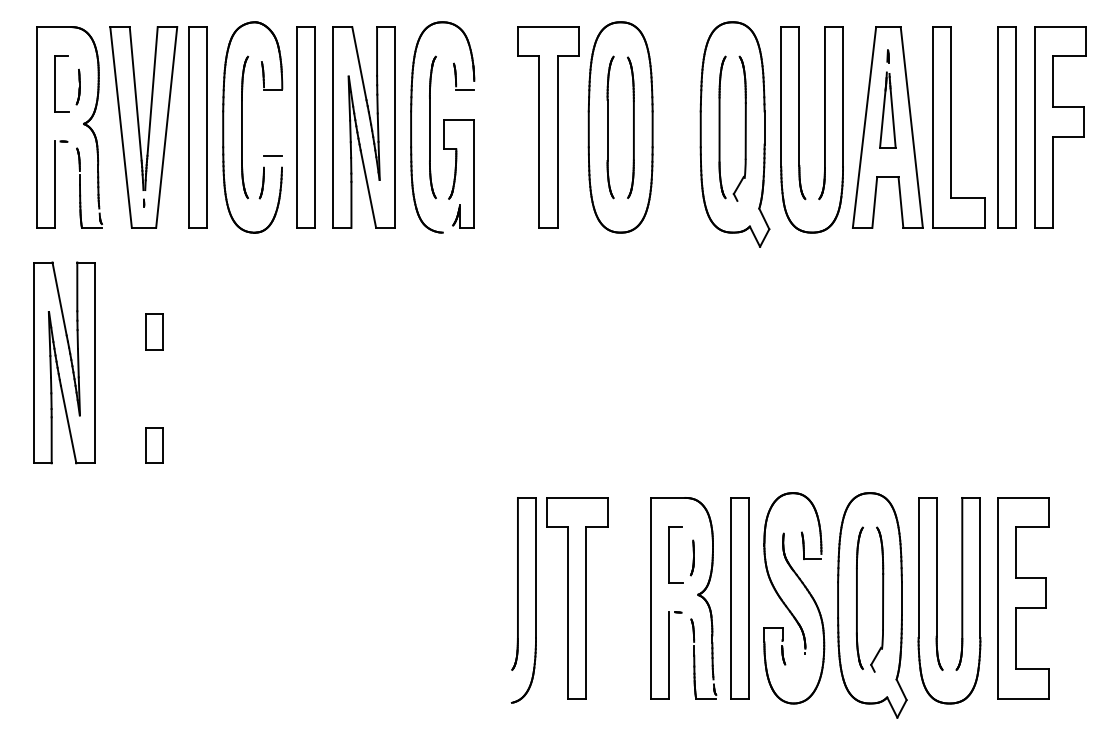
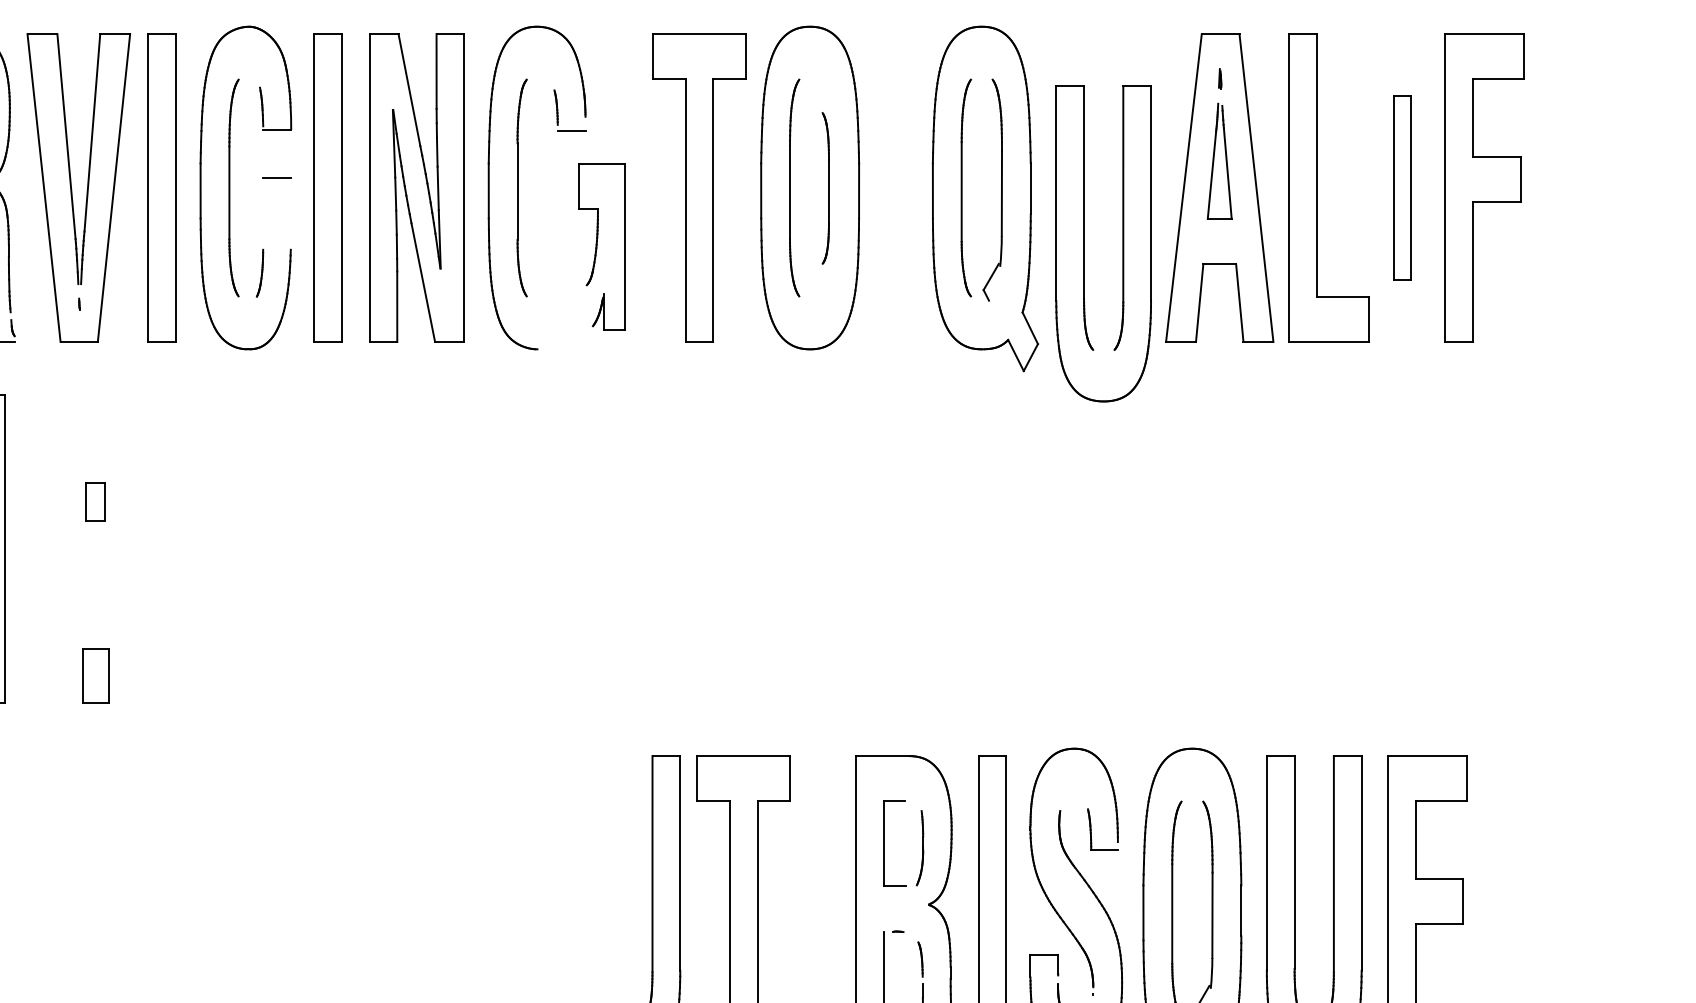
part: (630, 127) -> (825, 188), size x0.7
part: (1006, 127) -> (1401, 188), size x0.6
part: (799, 129) -> (1084, 243), moved
line: (272, 155) -> (276, 177), moved
part: (458, 173) -> (601, 246), moved
part: (154, 331) -> (95, 500), size x0.7
part: (692, 557) -> (920, 847), size x1.4

